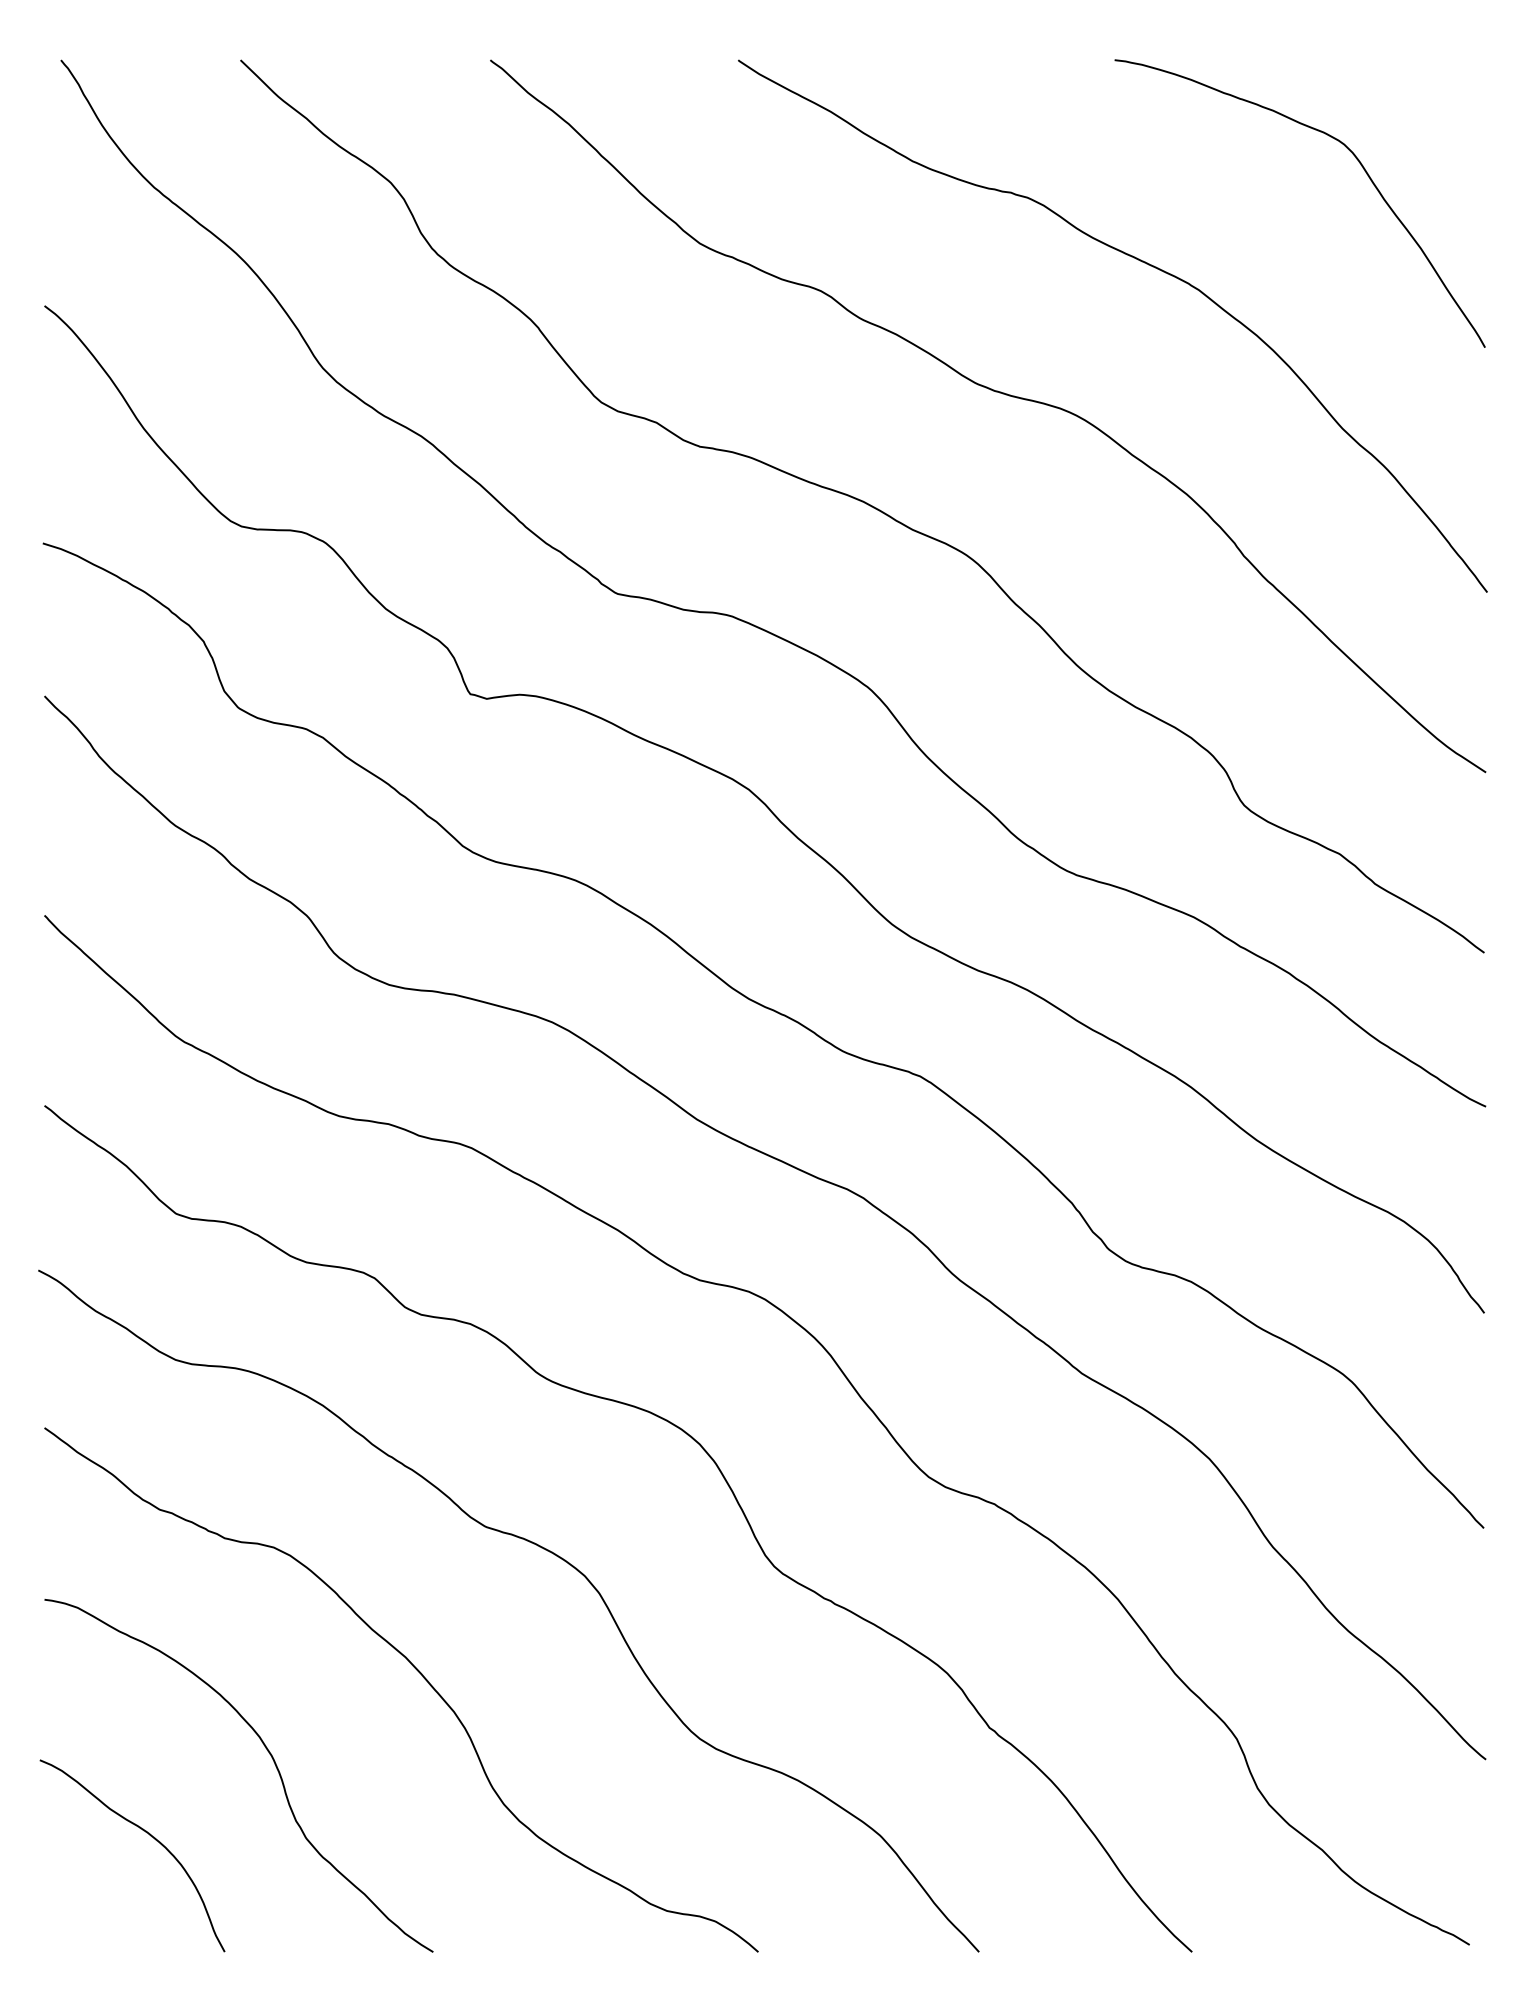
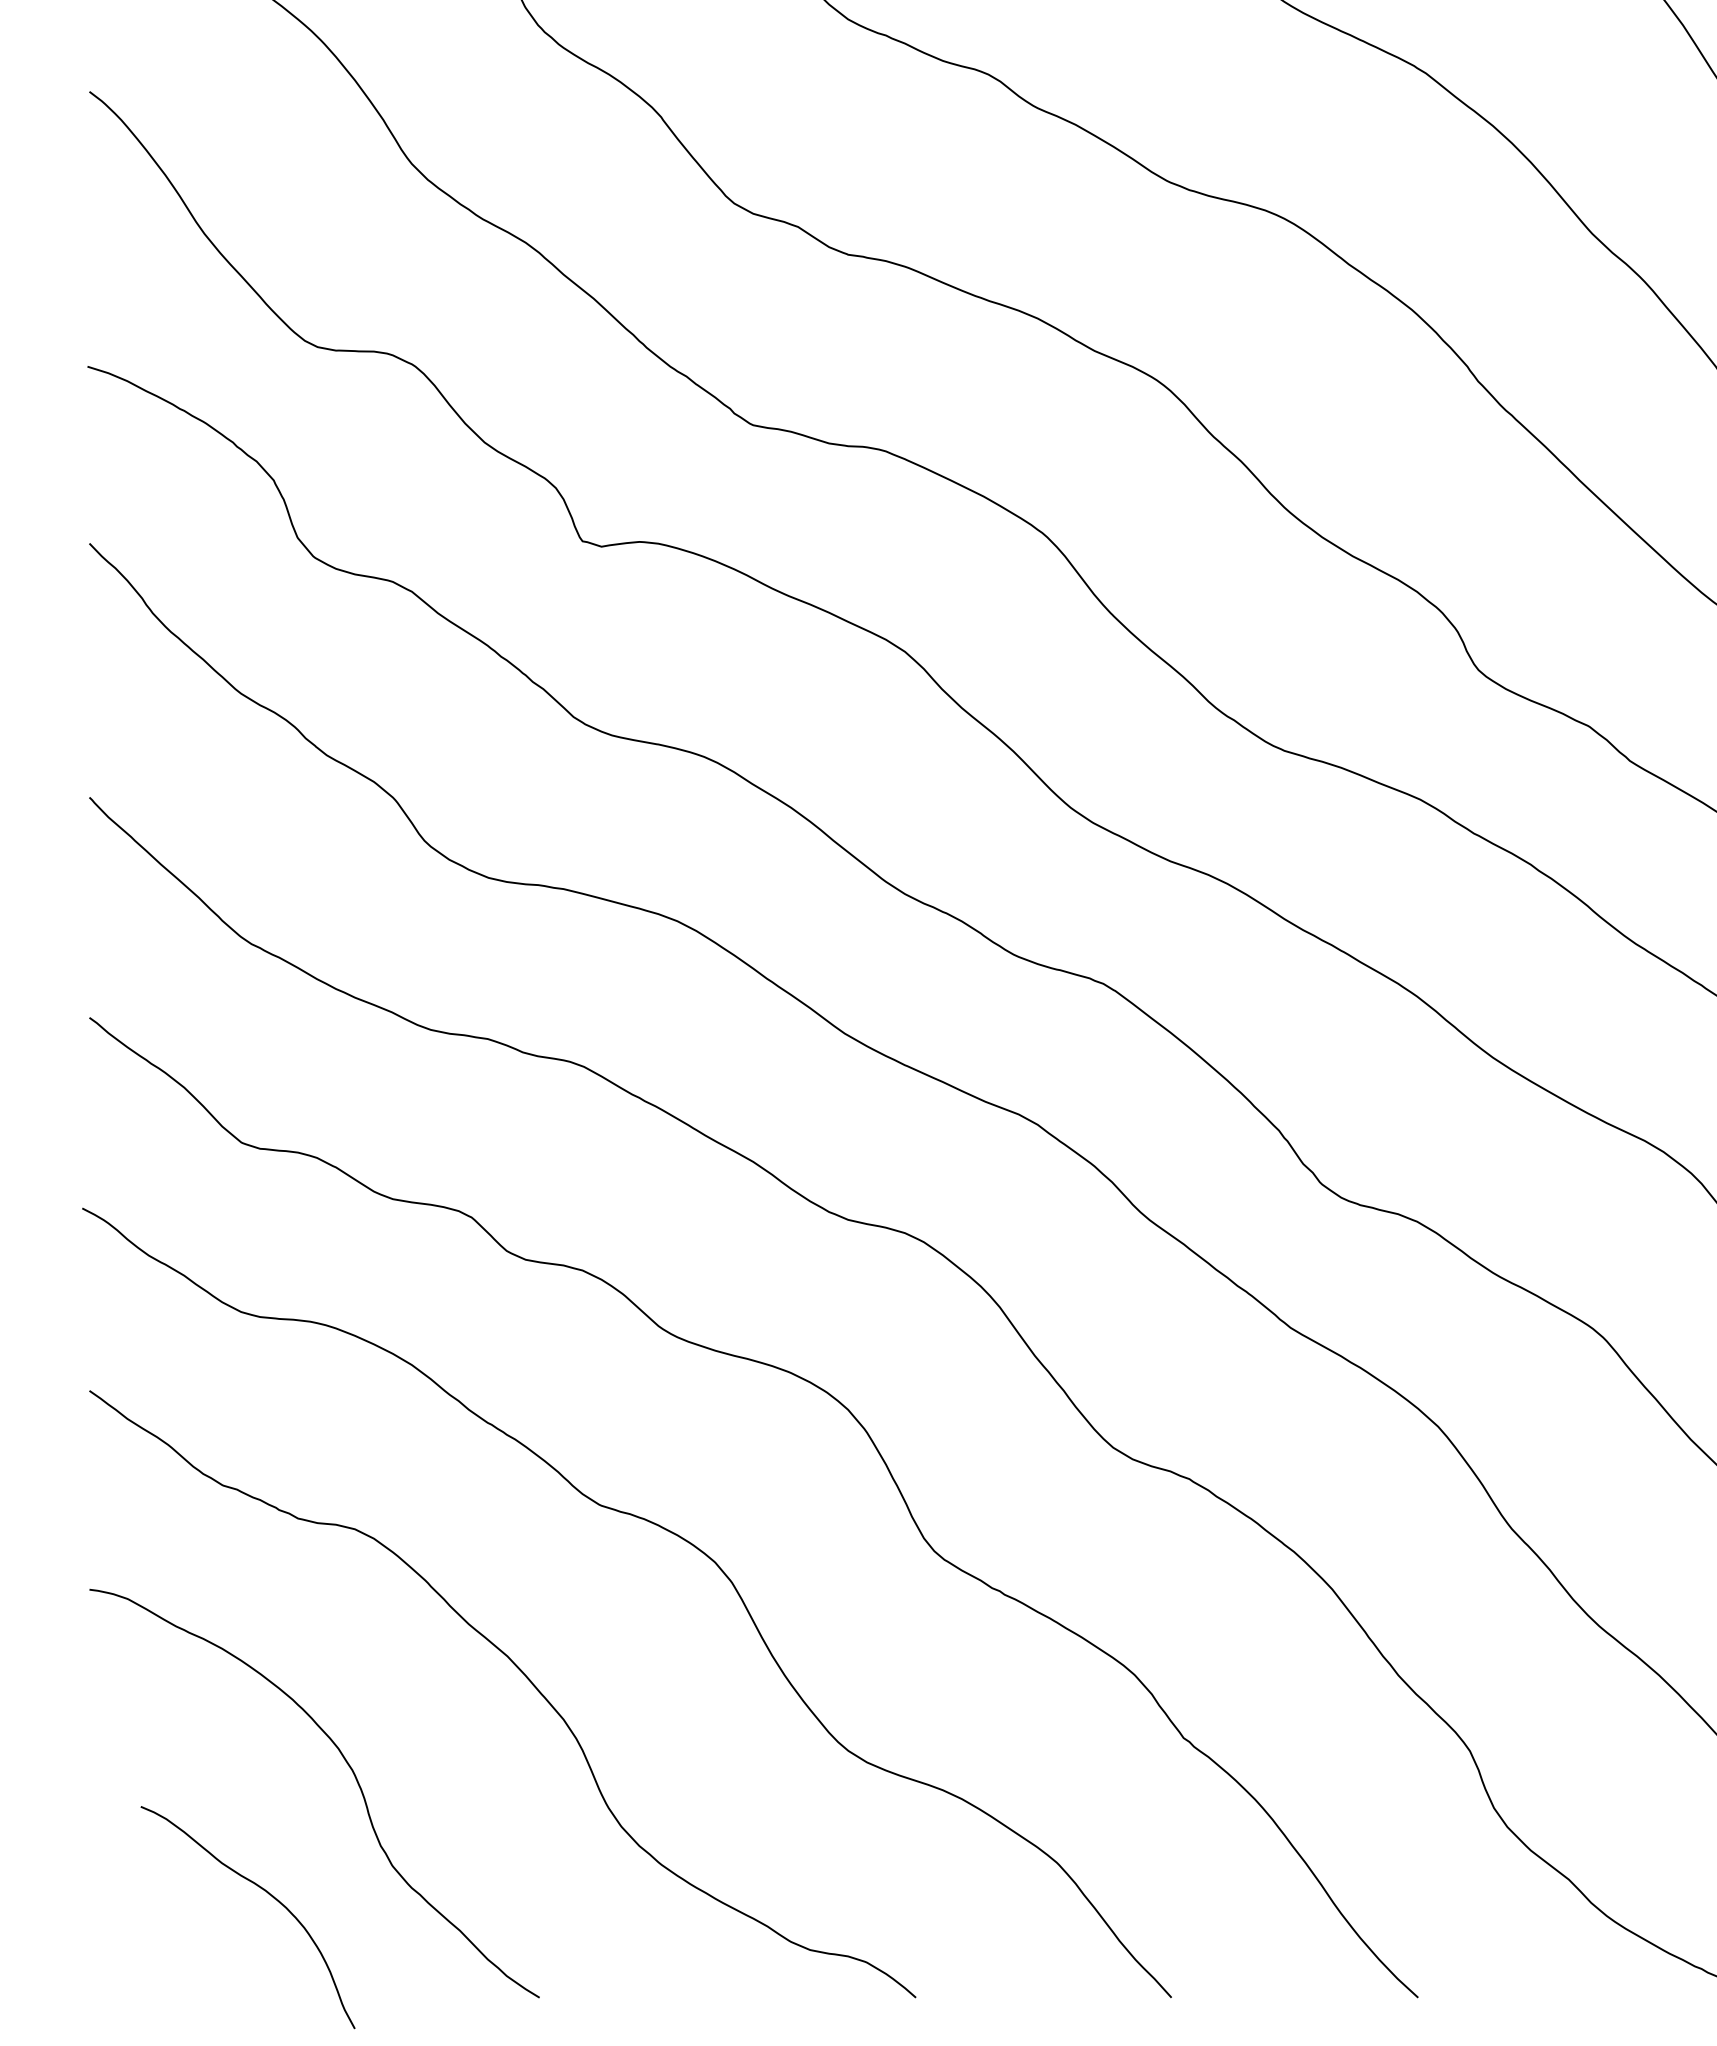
curve: (150, 1836) -> (268, 1895), moved

